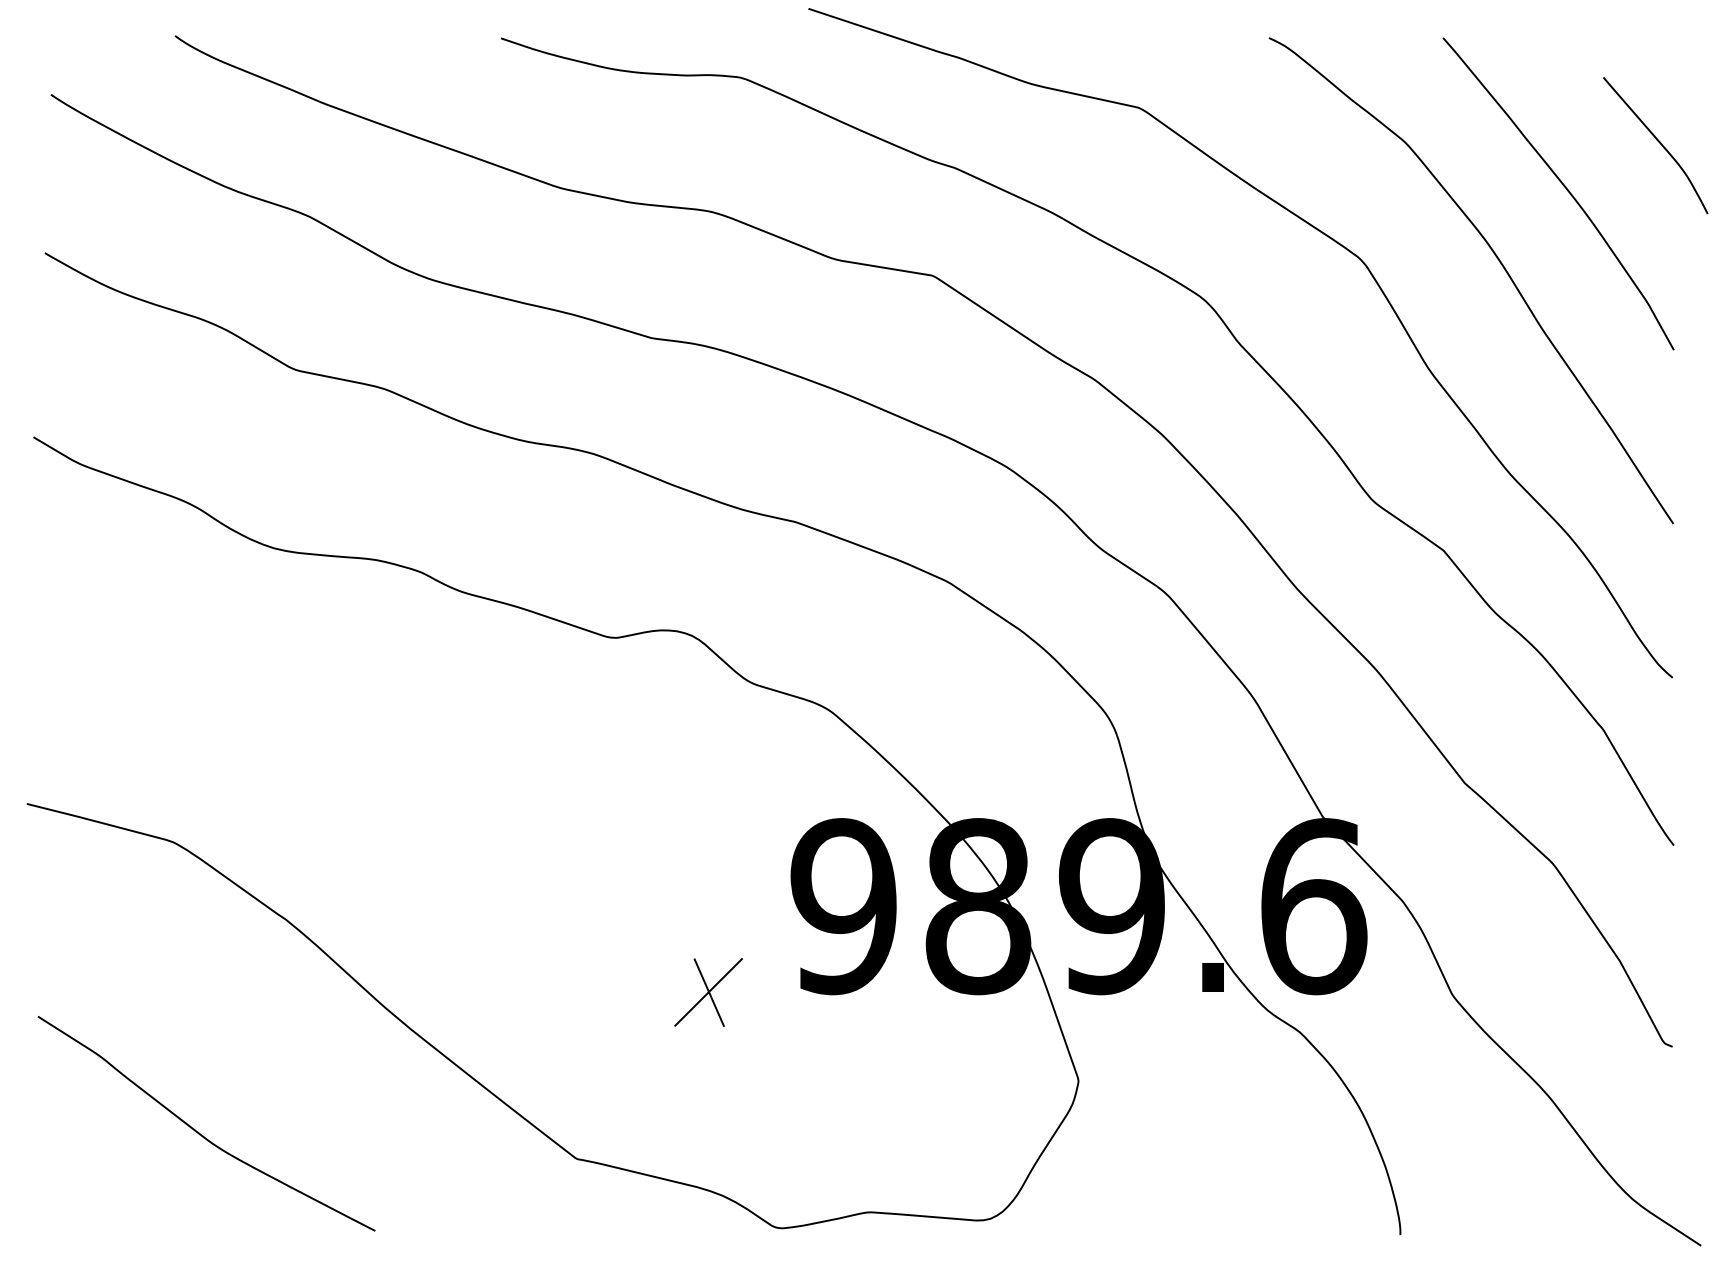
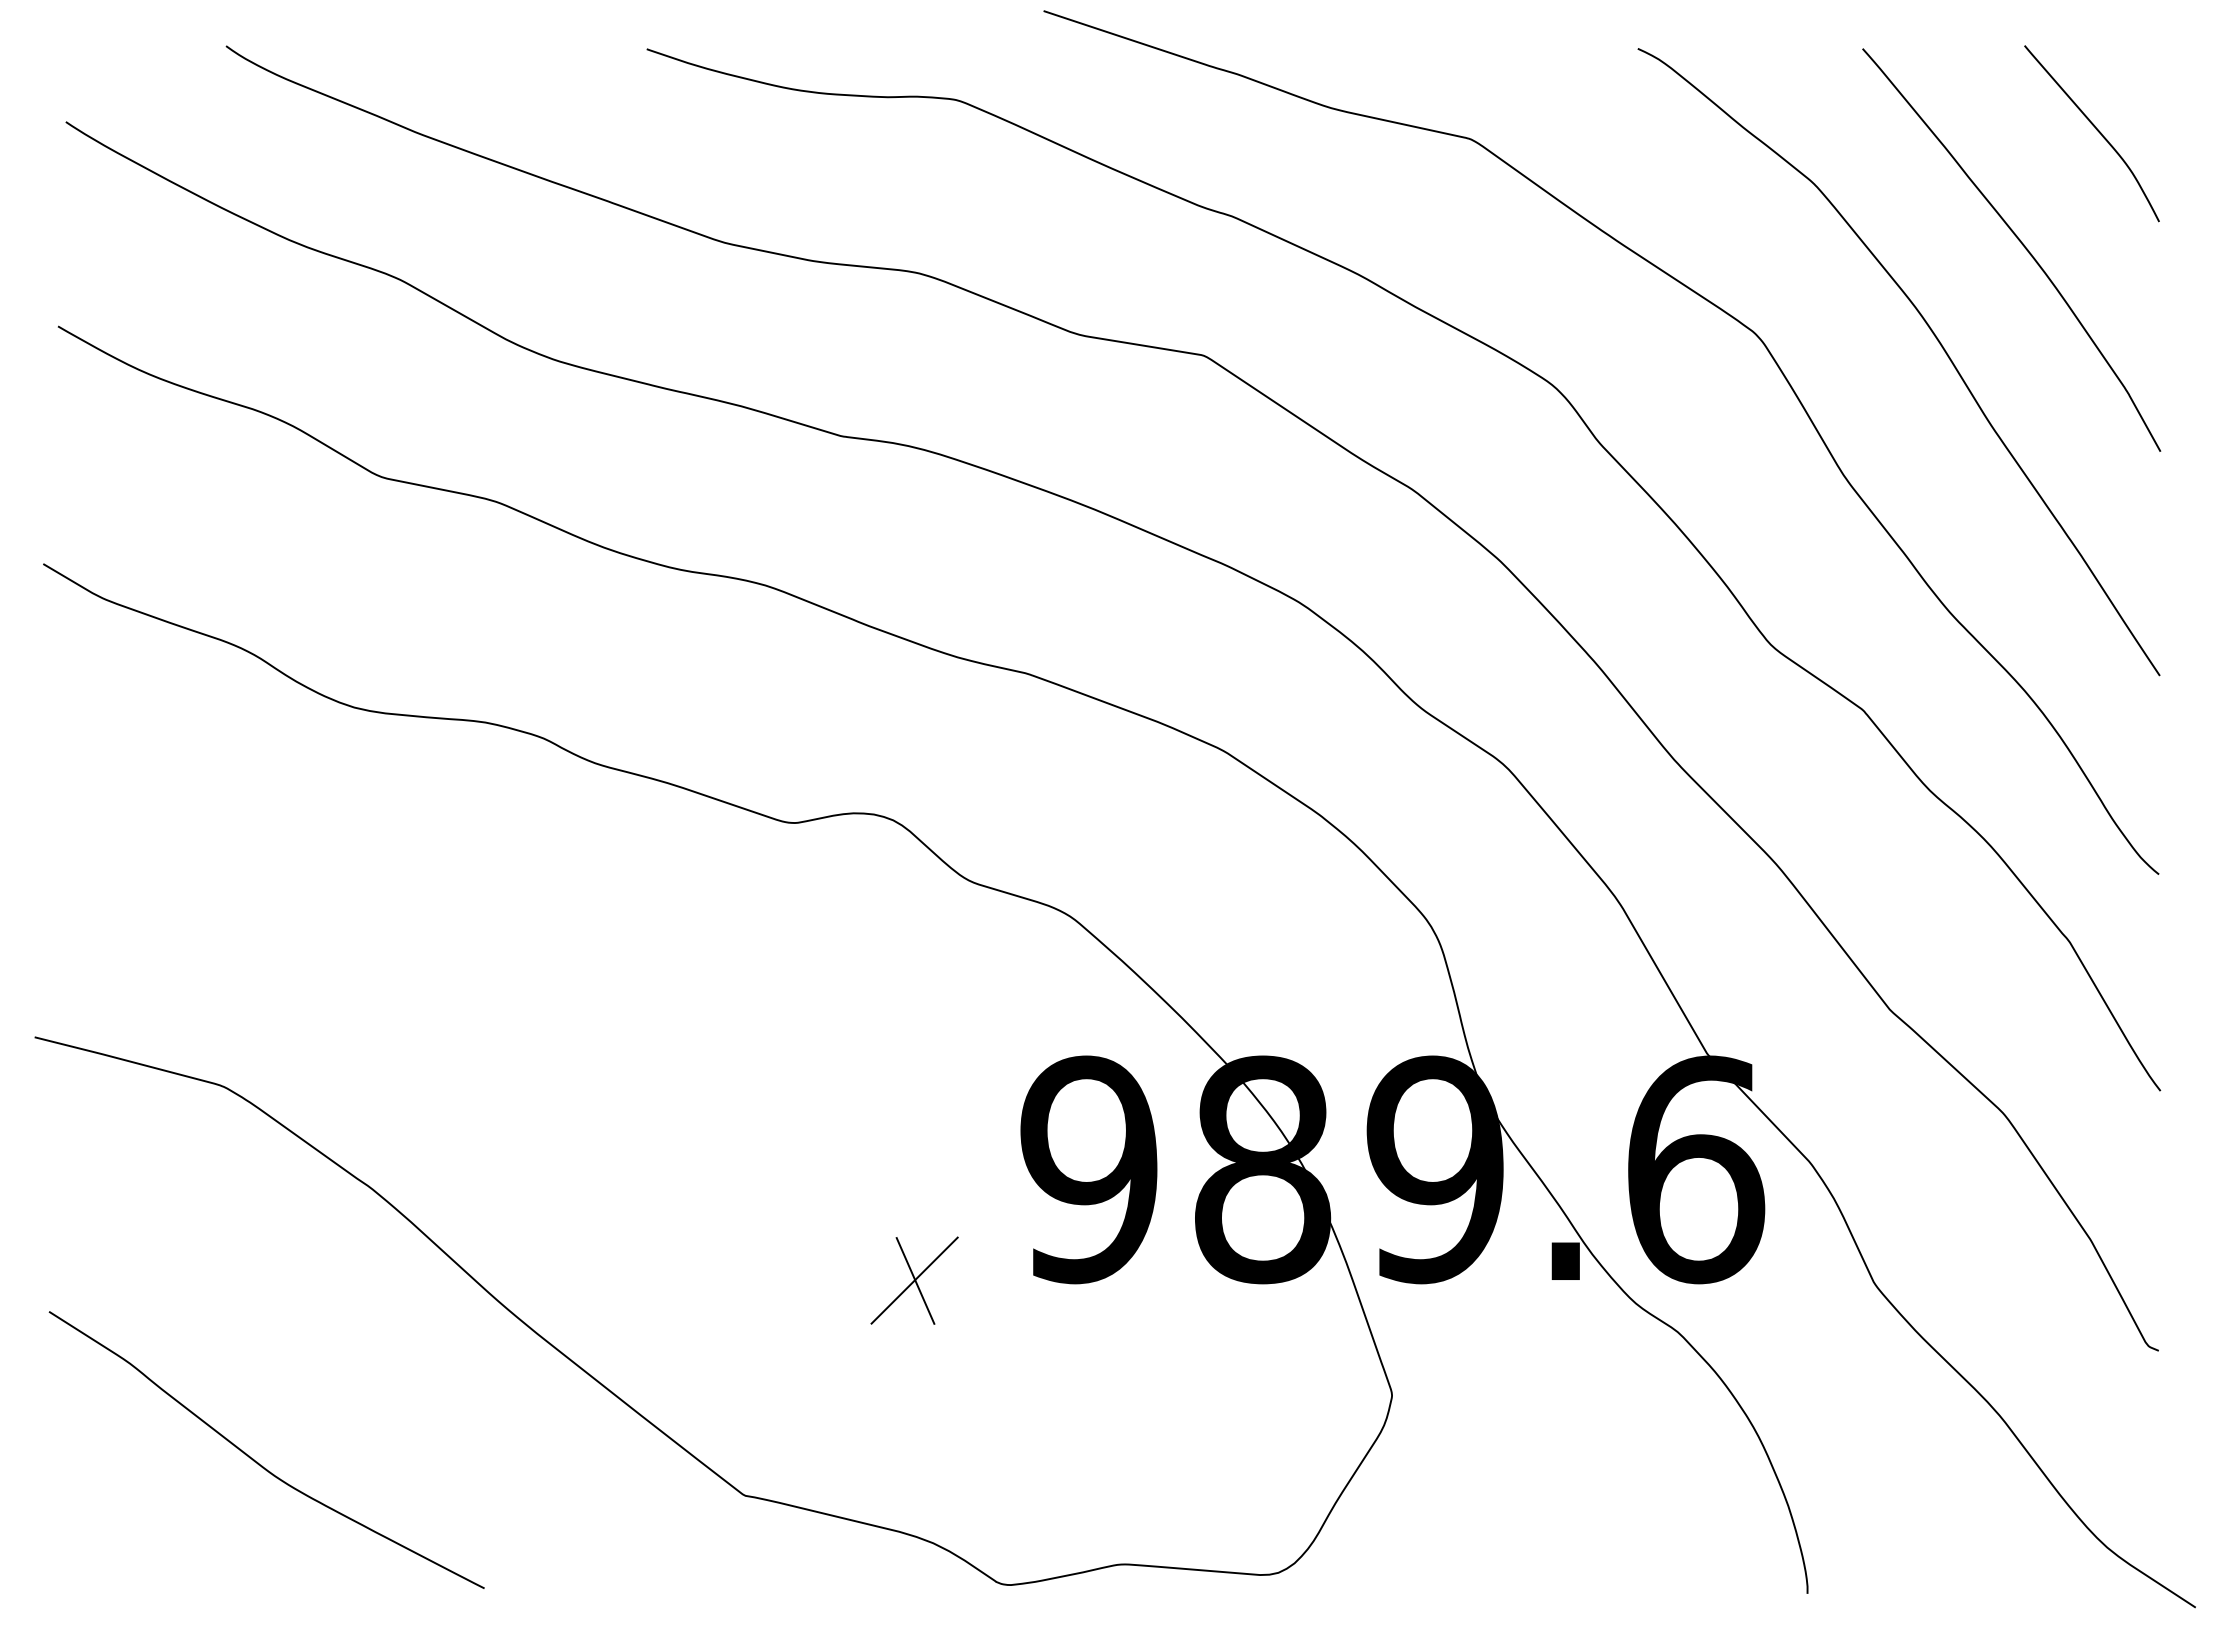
curve: (1659, 143) -> (2096, 130), moved

